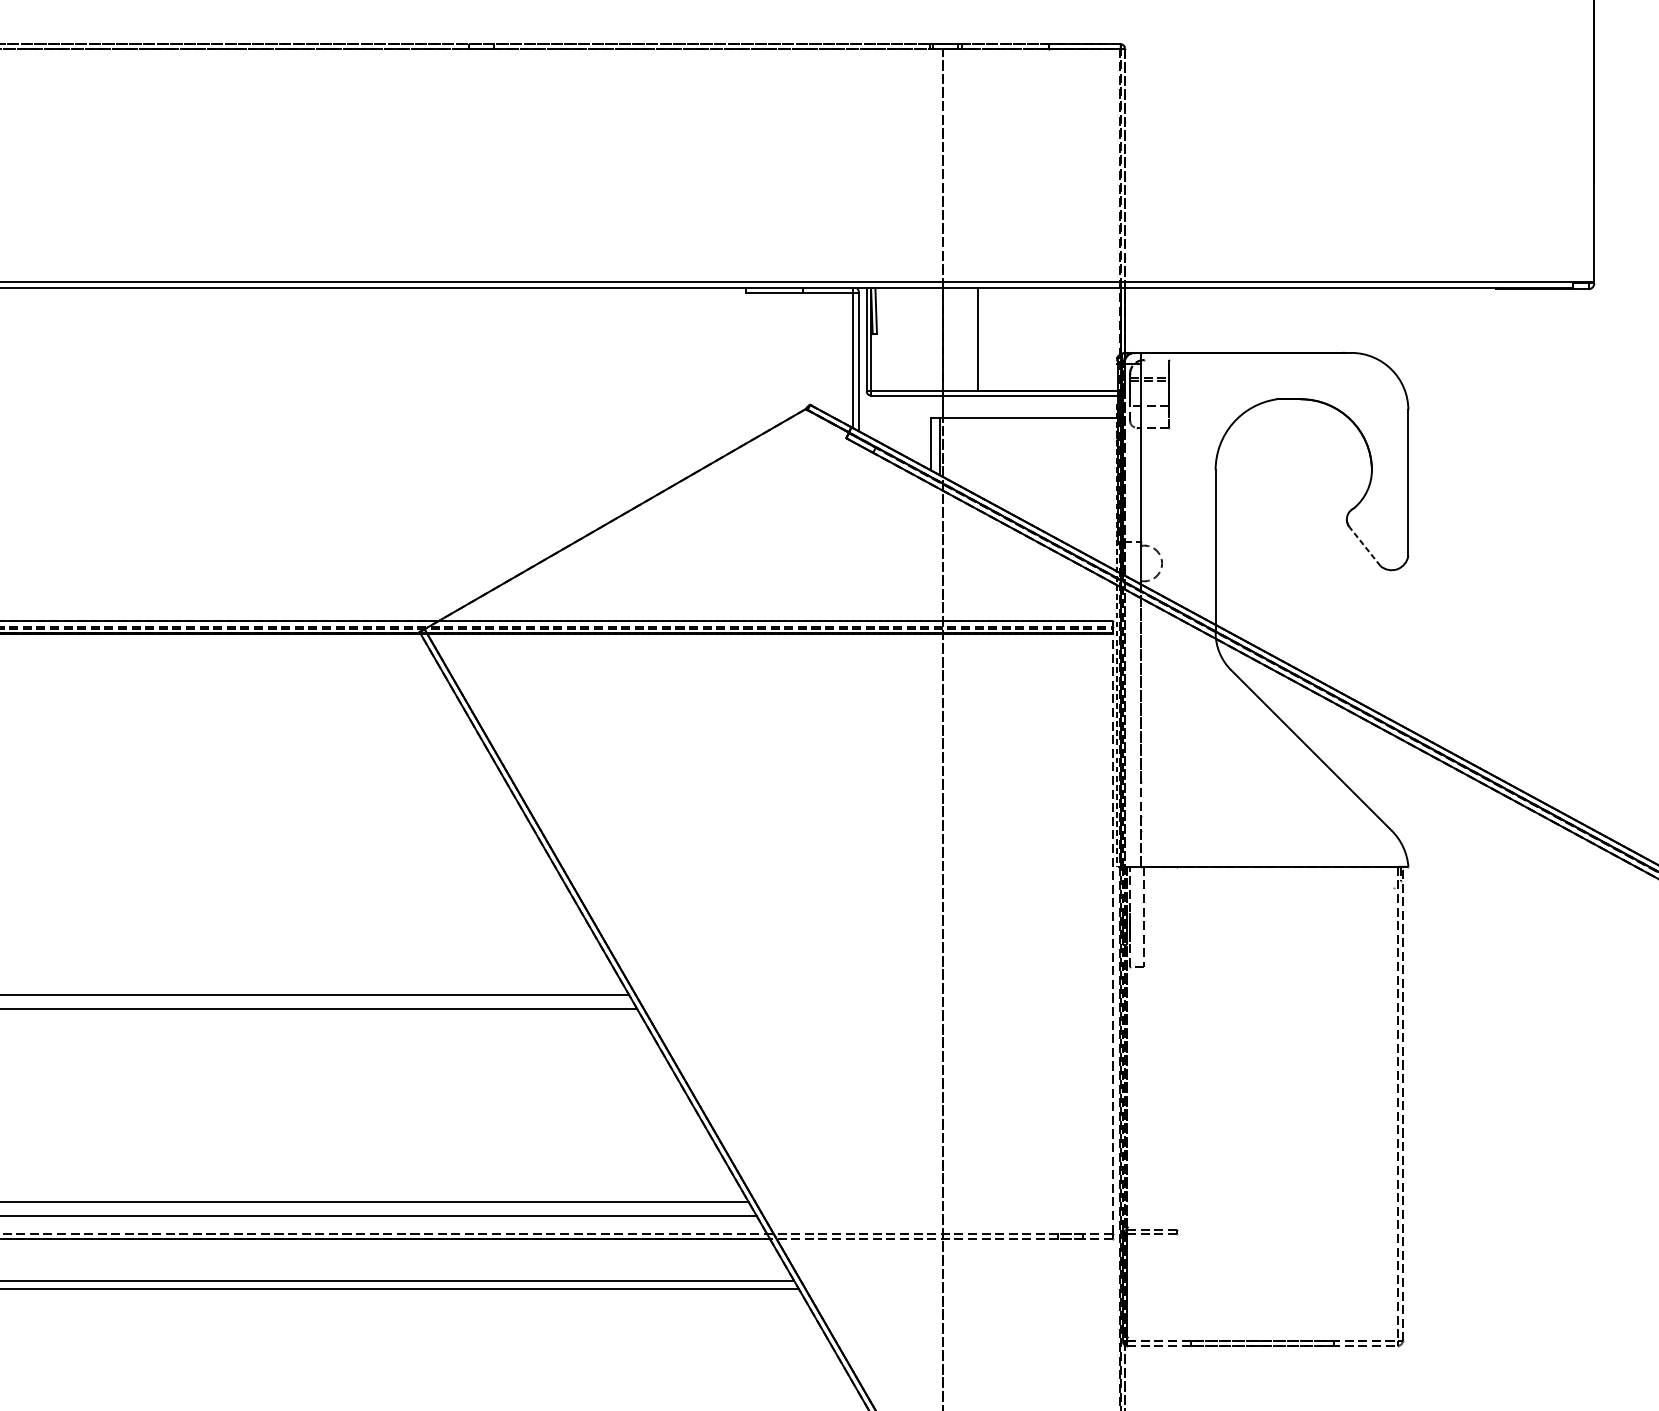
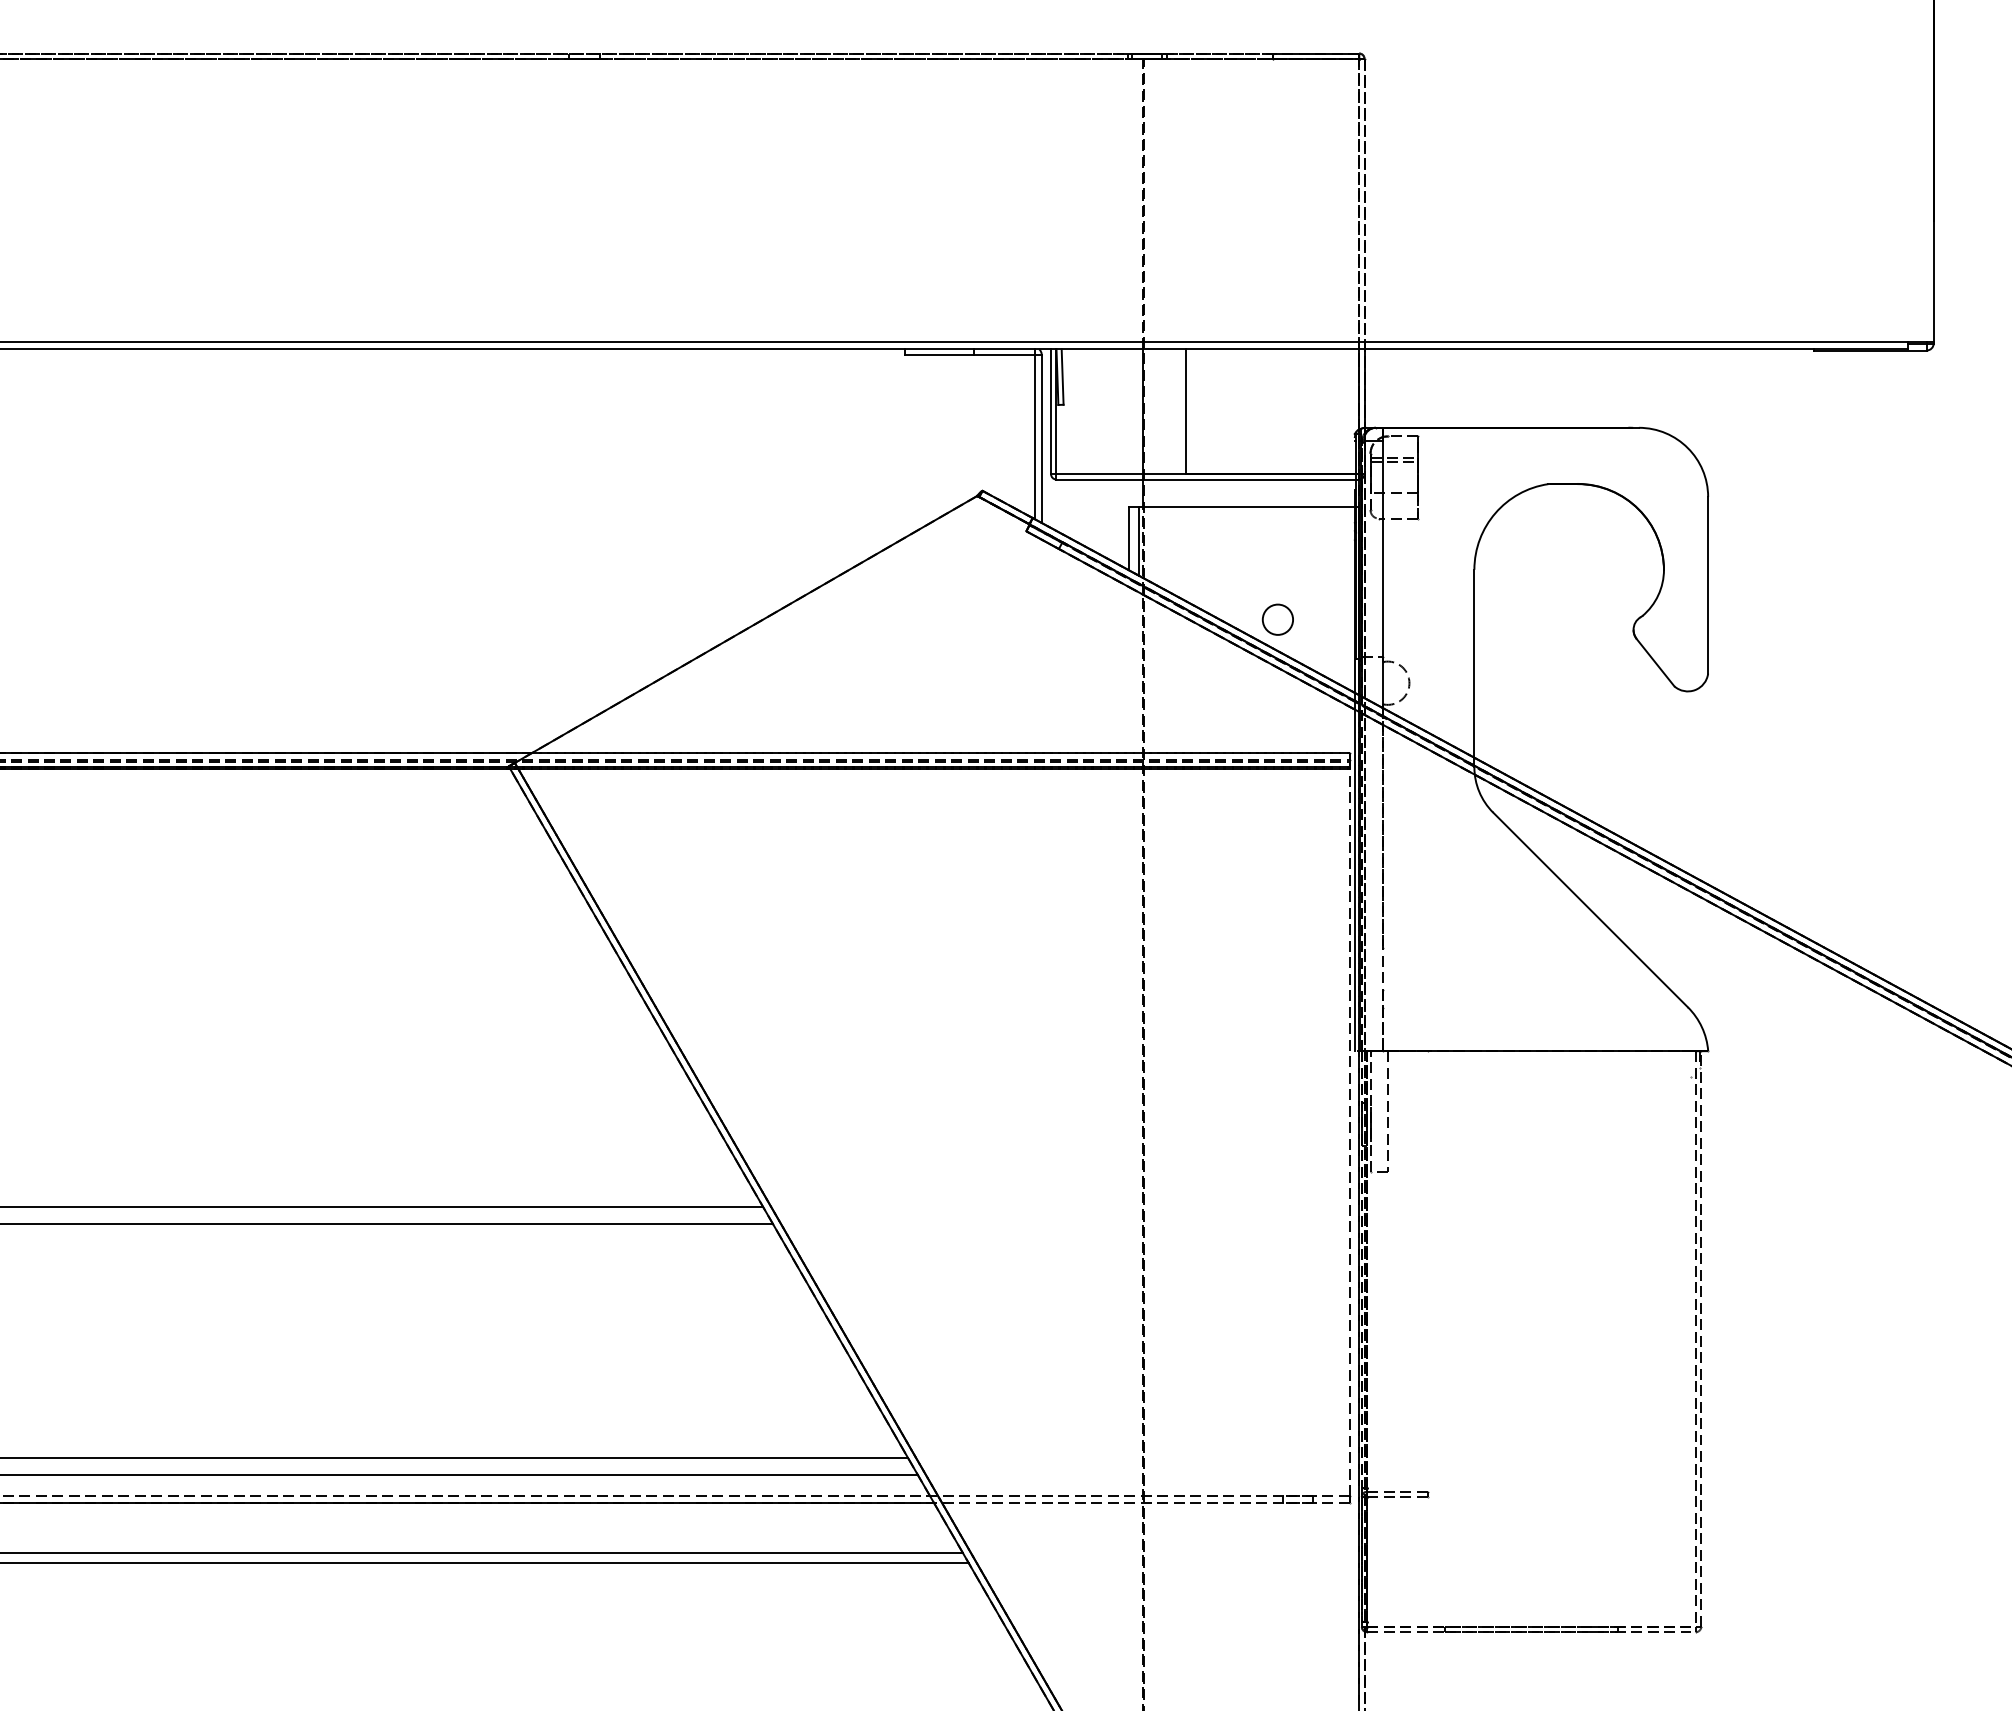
line: (1156, 360) -> (1402, 436), added
circle: (1053, 510) -> (1277, 619), added
line: (1364, 546) -> (1655, 662), dashed -> solid
line: (1116, 635) -> (1354, 770), dashed -> solid

